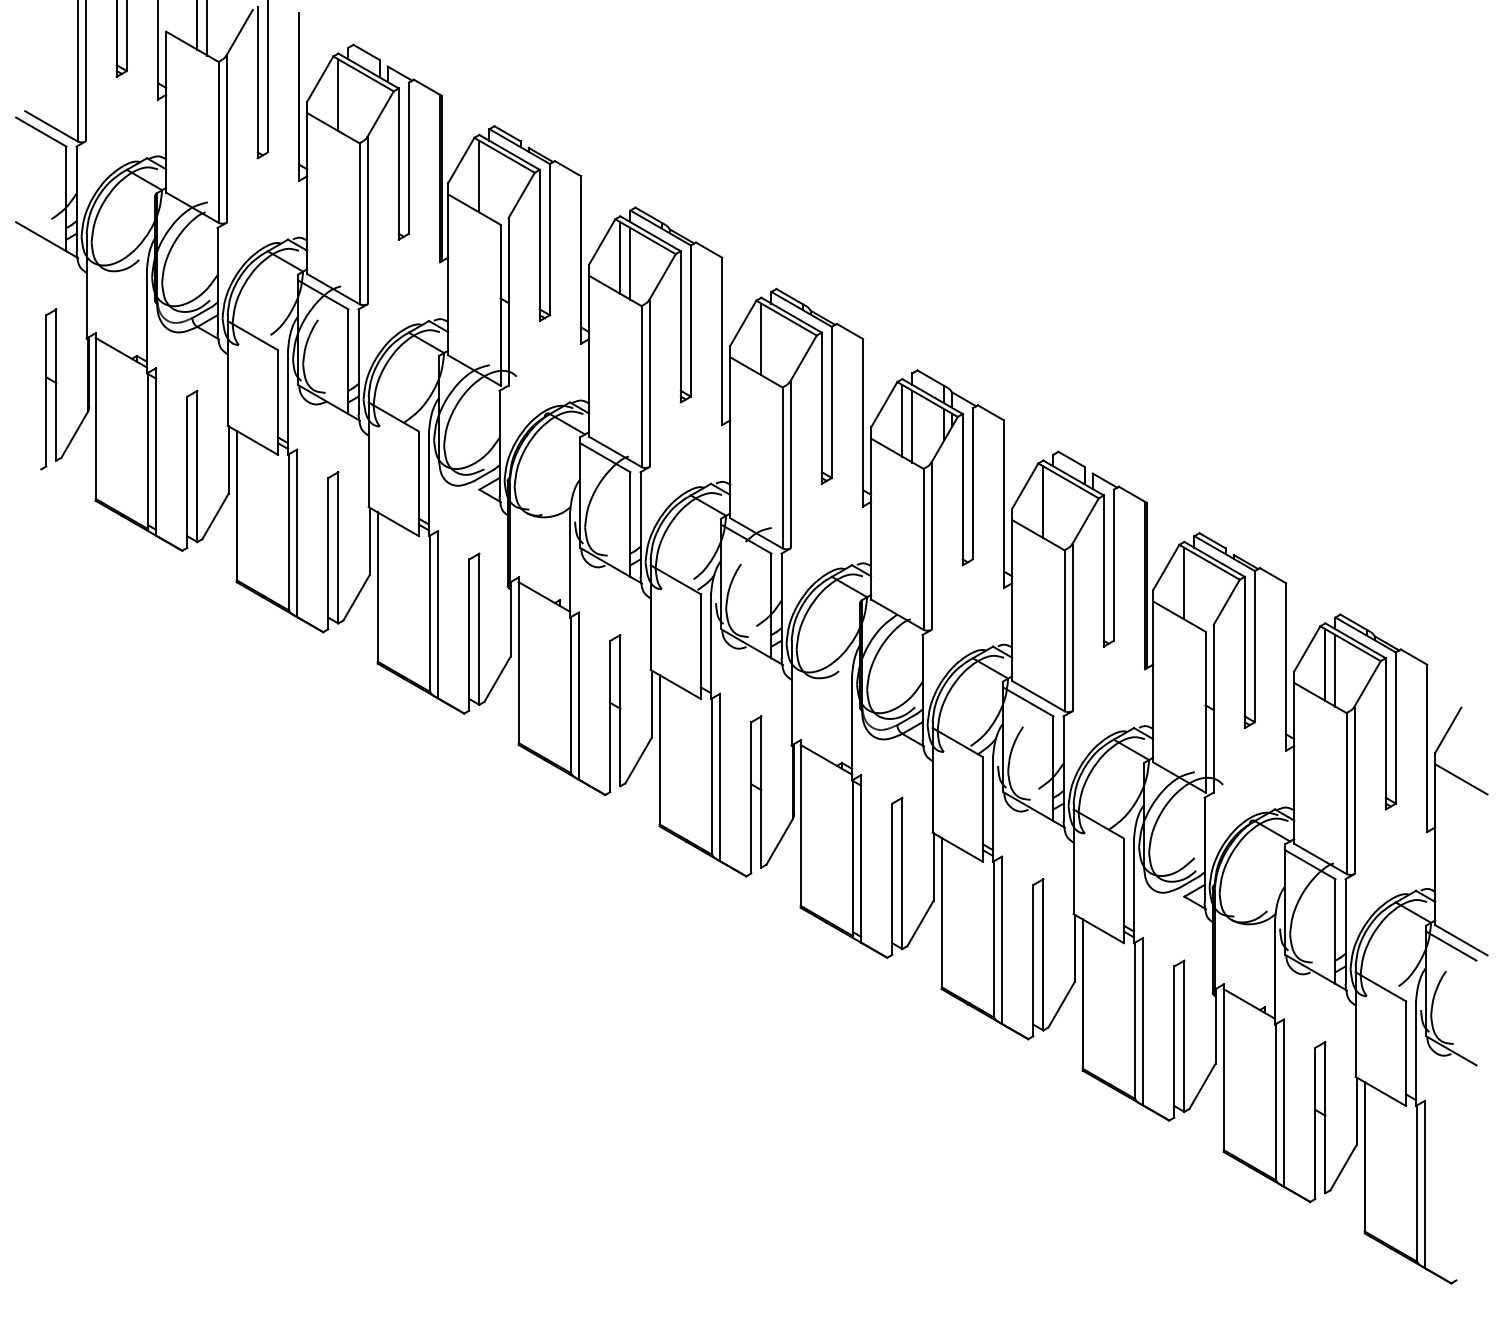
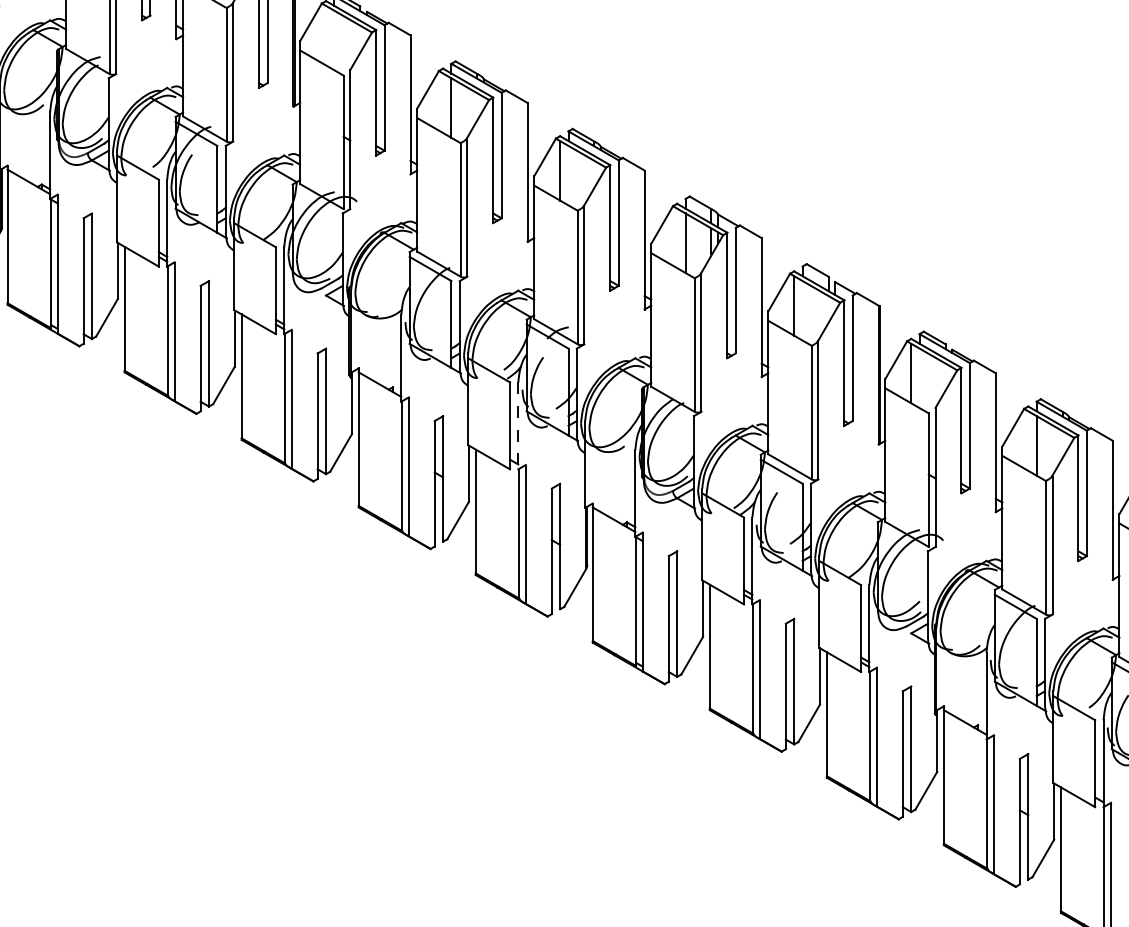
line: (479, 176) -> (326, 35), removed
line: (620, 257) -> (443, 102), removed
line: (902, 420) -> (677, 238), removed
line: (711, 647) -> (518, 426), solid -> dashed
line: (1325, 664) -> (1028, 440), removed

